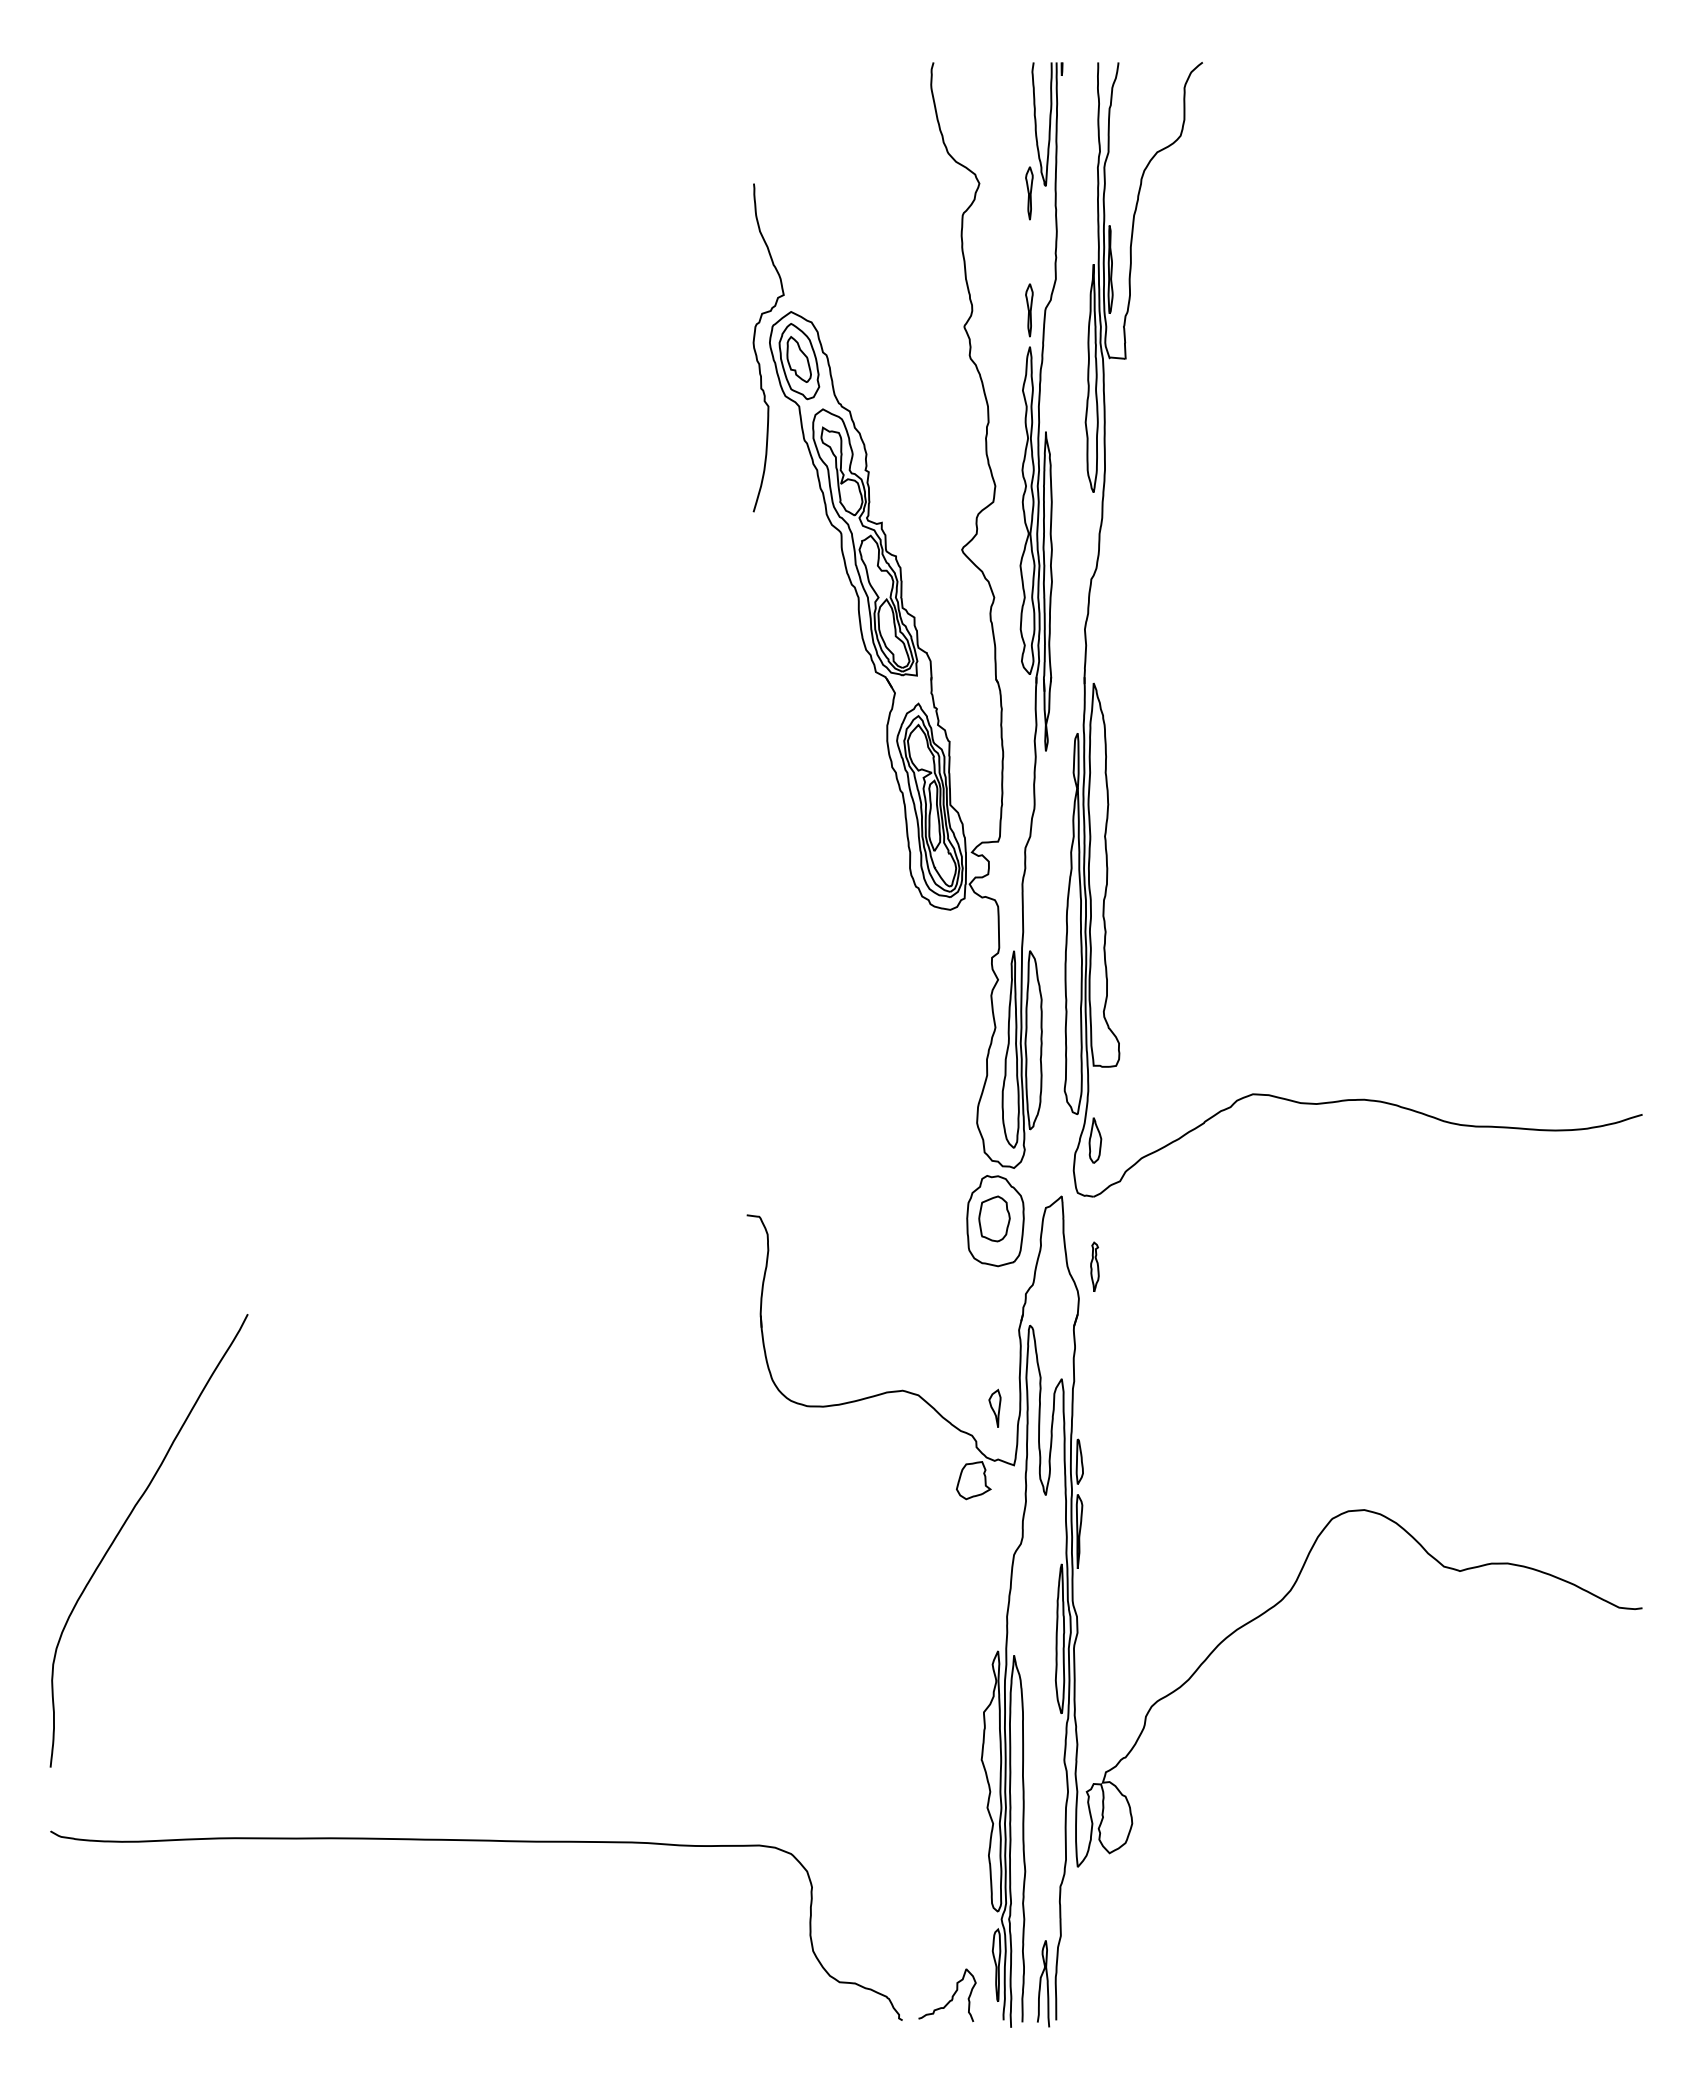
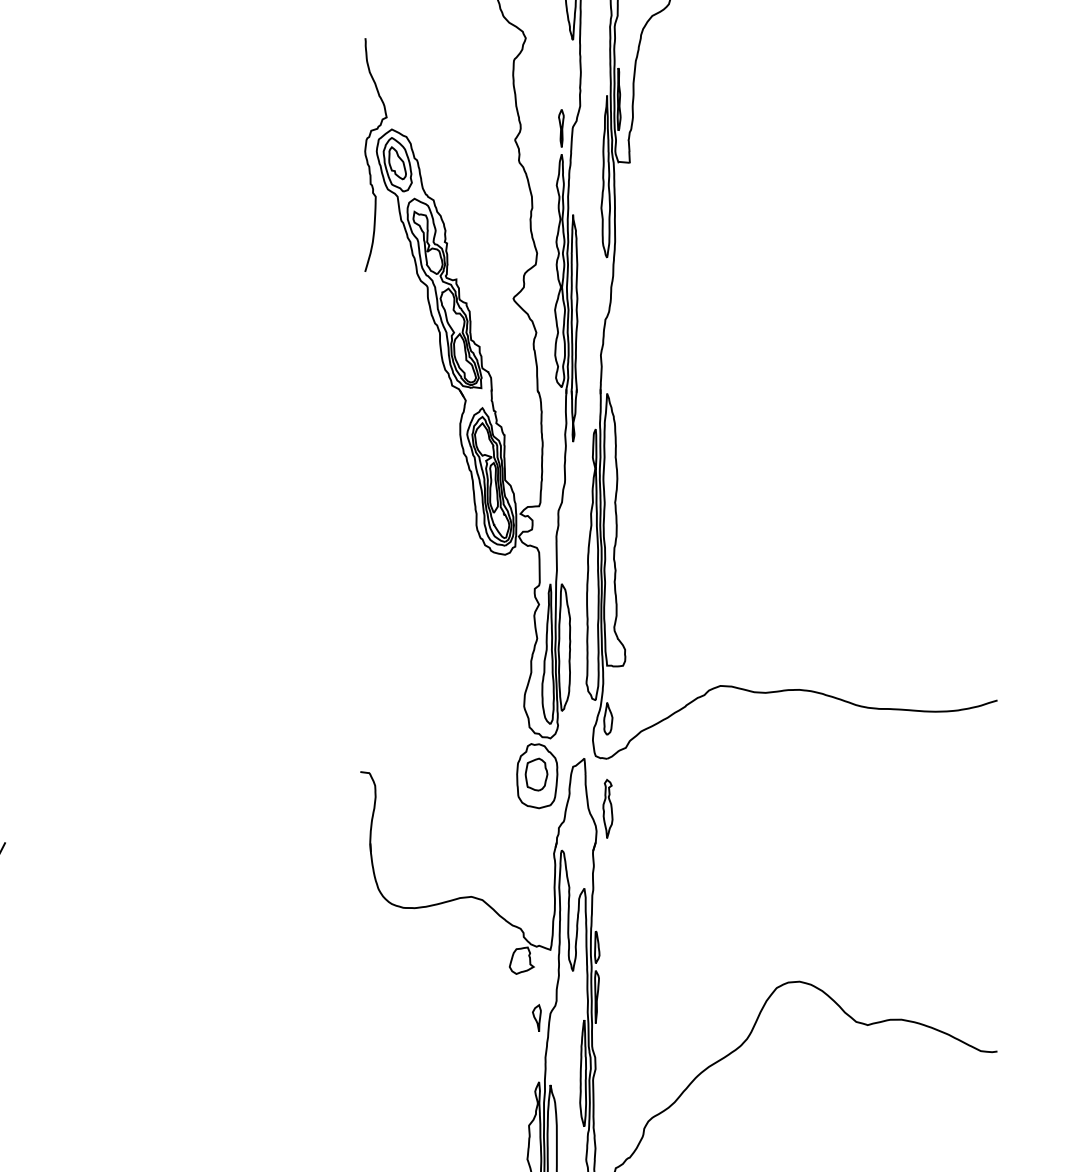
part: (1029, 193) -> (561, 45), removed
part: (1094, 1266) -> (607, 808), size x1.67
part: (994, 1407) -> (536, 1017), moved

